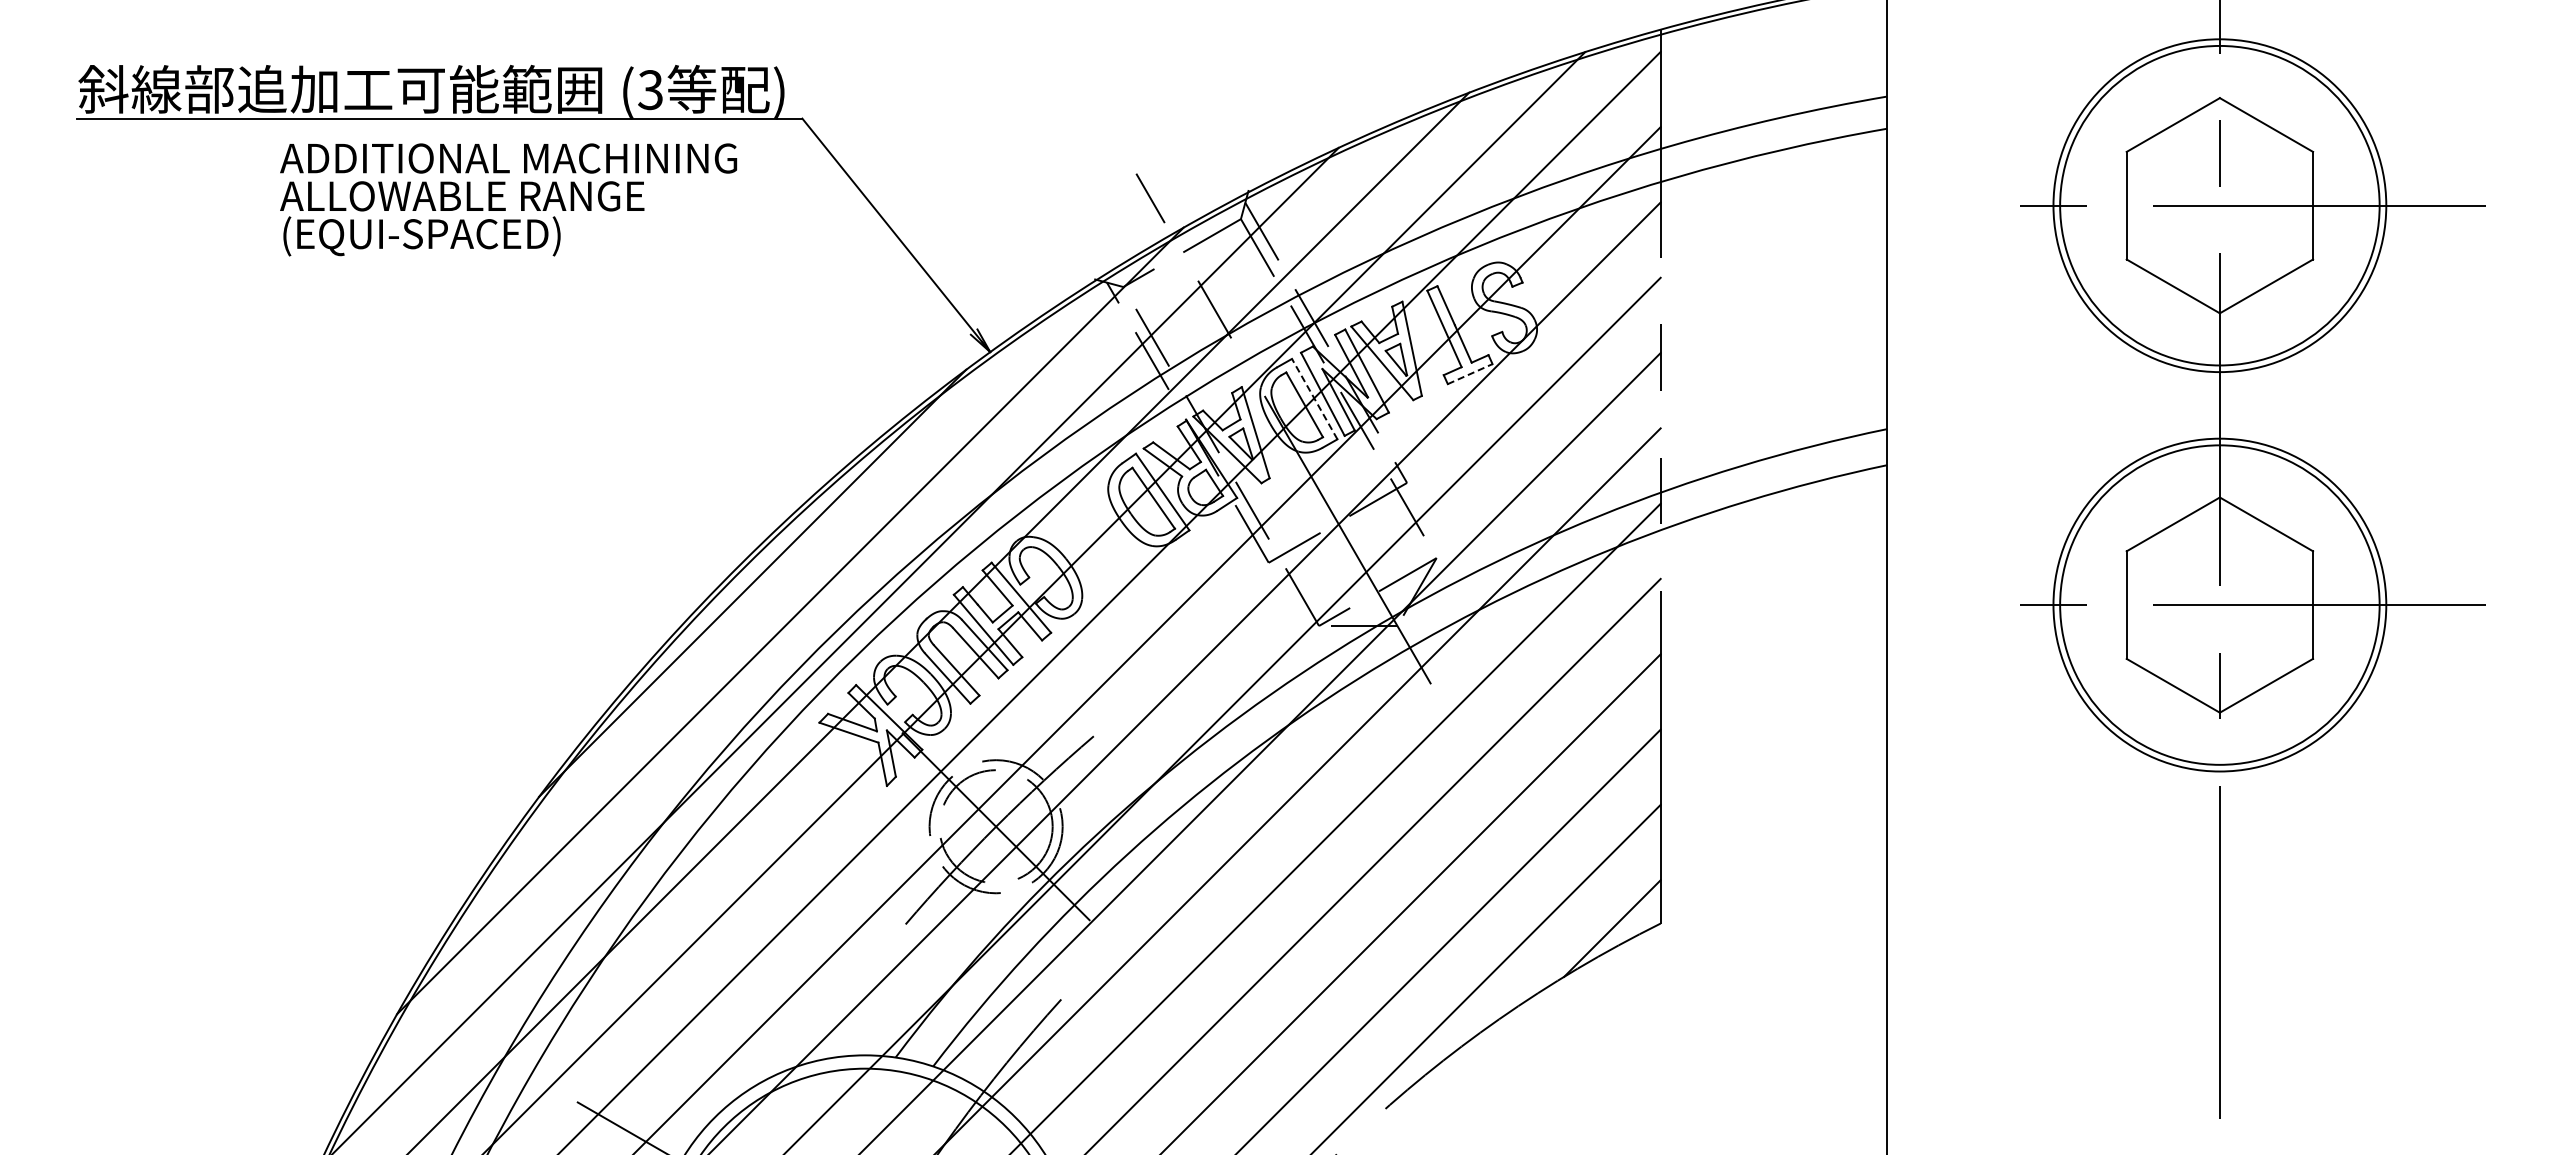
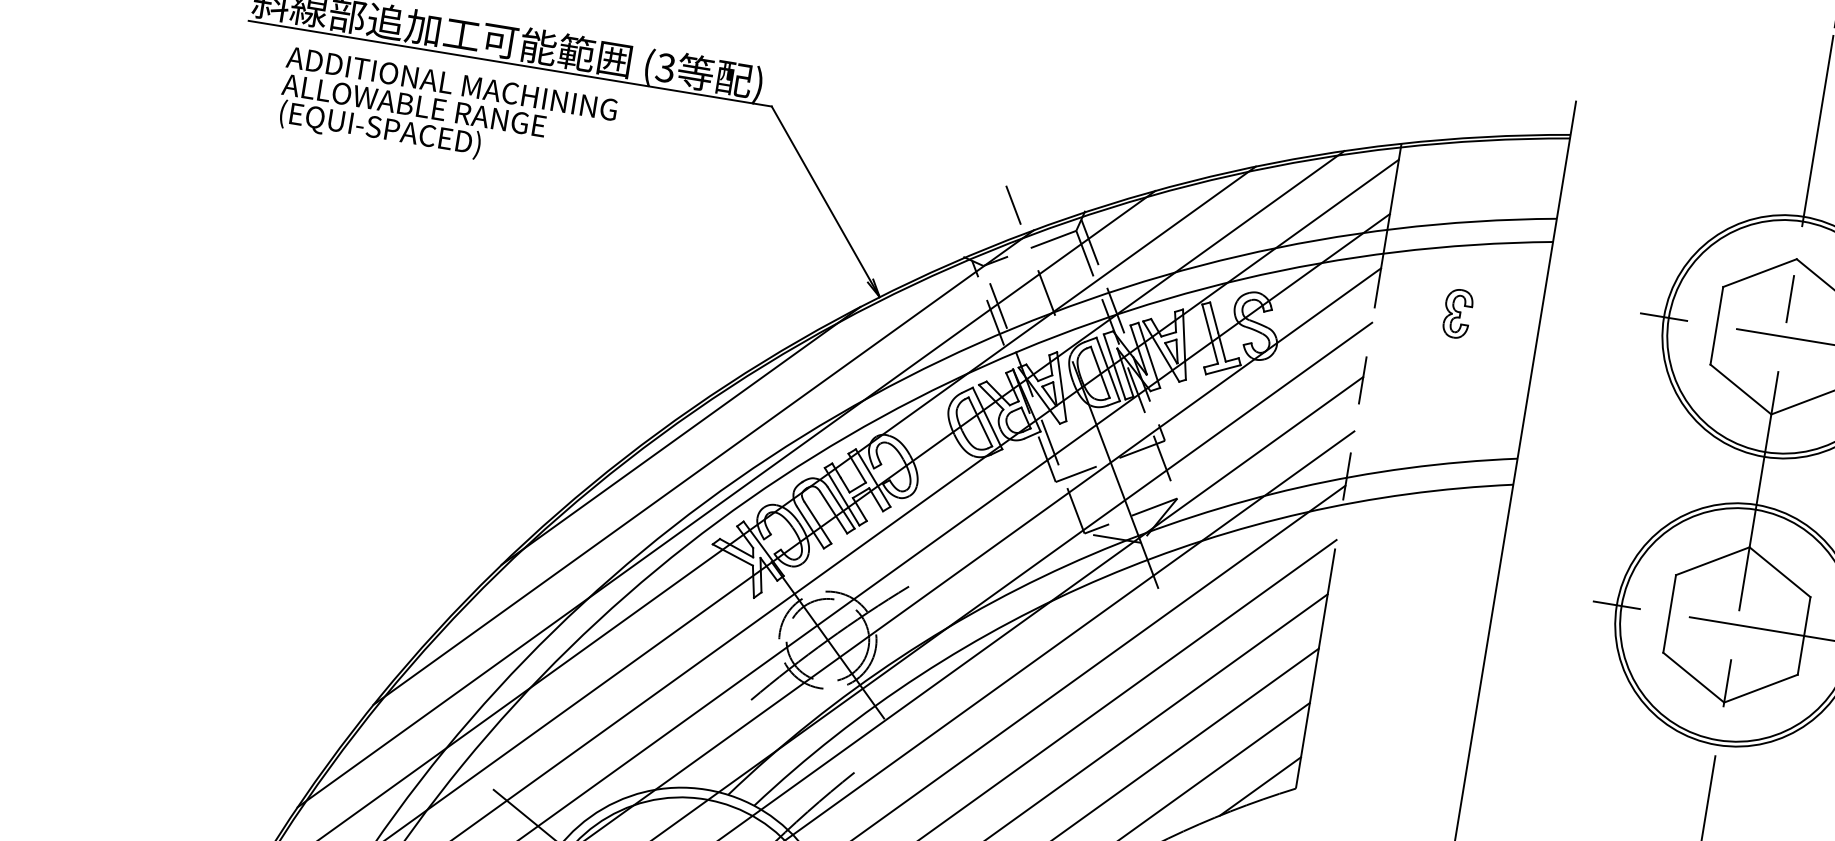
text: (508, 199) -> (447, 113), moved
part: (1774, 246) -> (1457, 313), added
line: (1470, 374) -> (1223, 370), dashed -> solid
line: (1314, 398) -> (1108, 368), dashed -> solid

